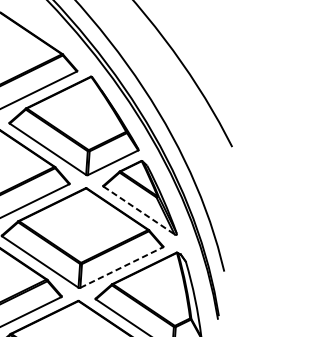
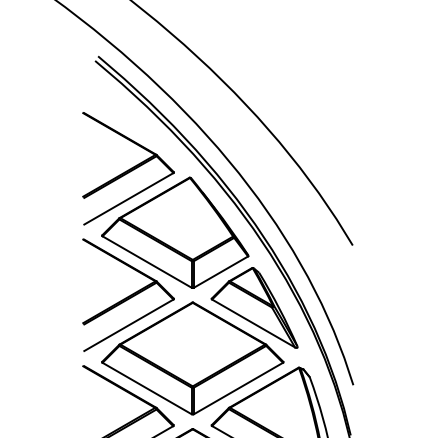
line: (139, 210) -> (253, 323), dashed -> solid
line: (121, 267) -> (238, 388), dashed -> solid

